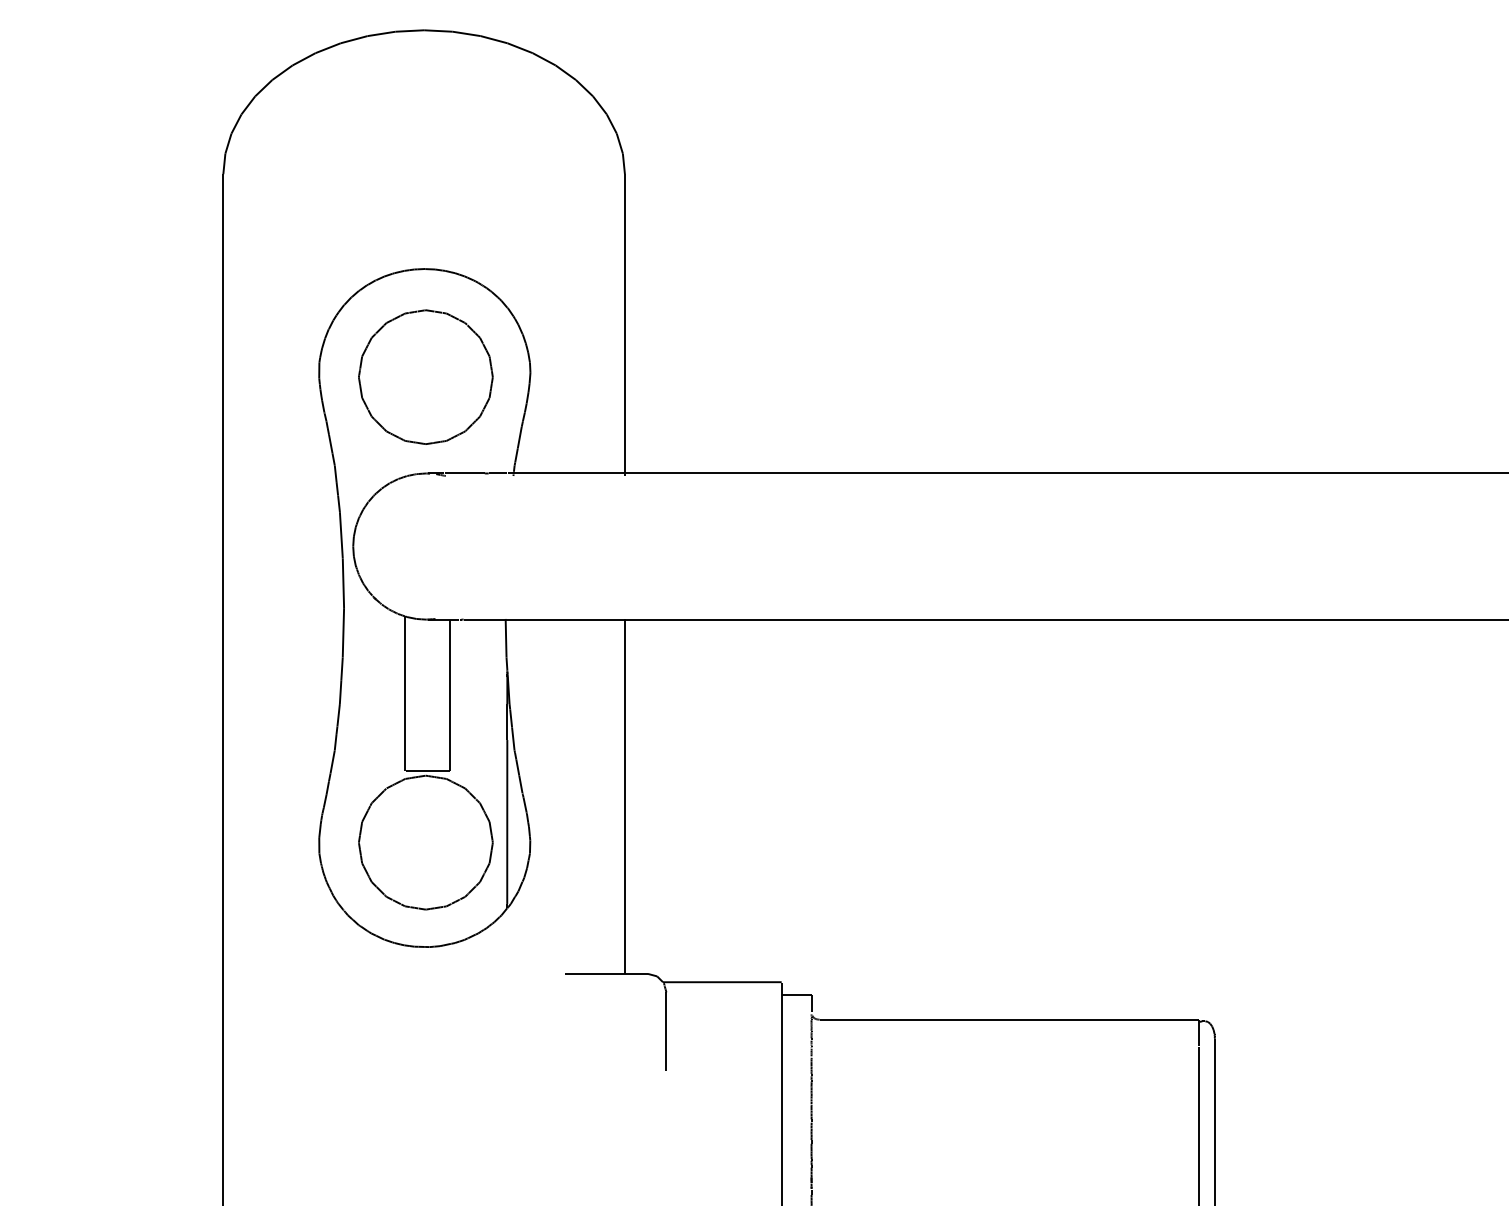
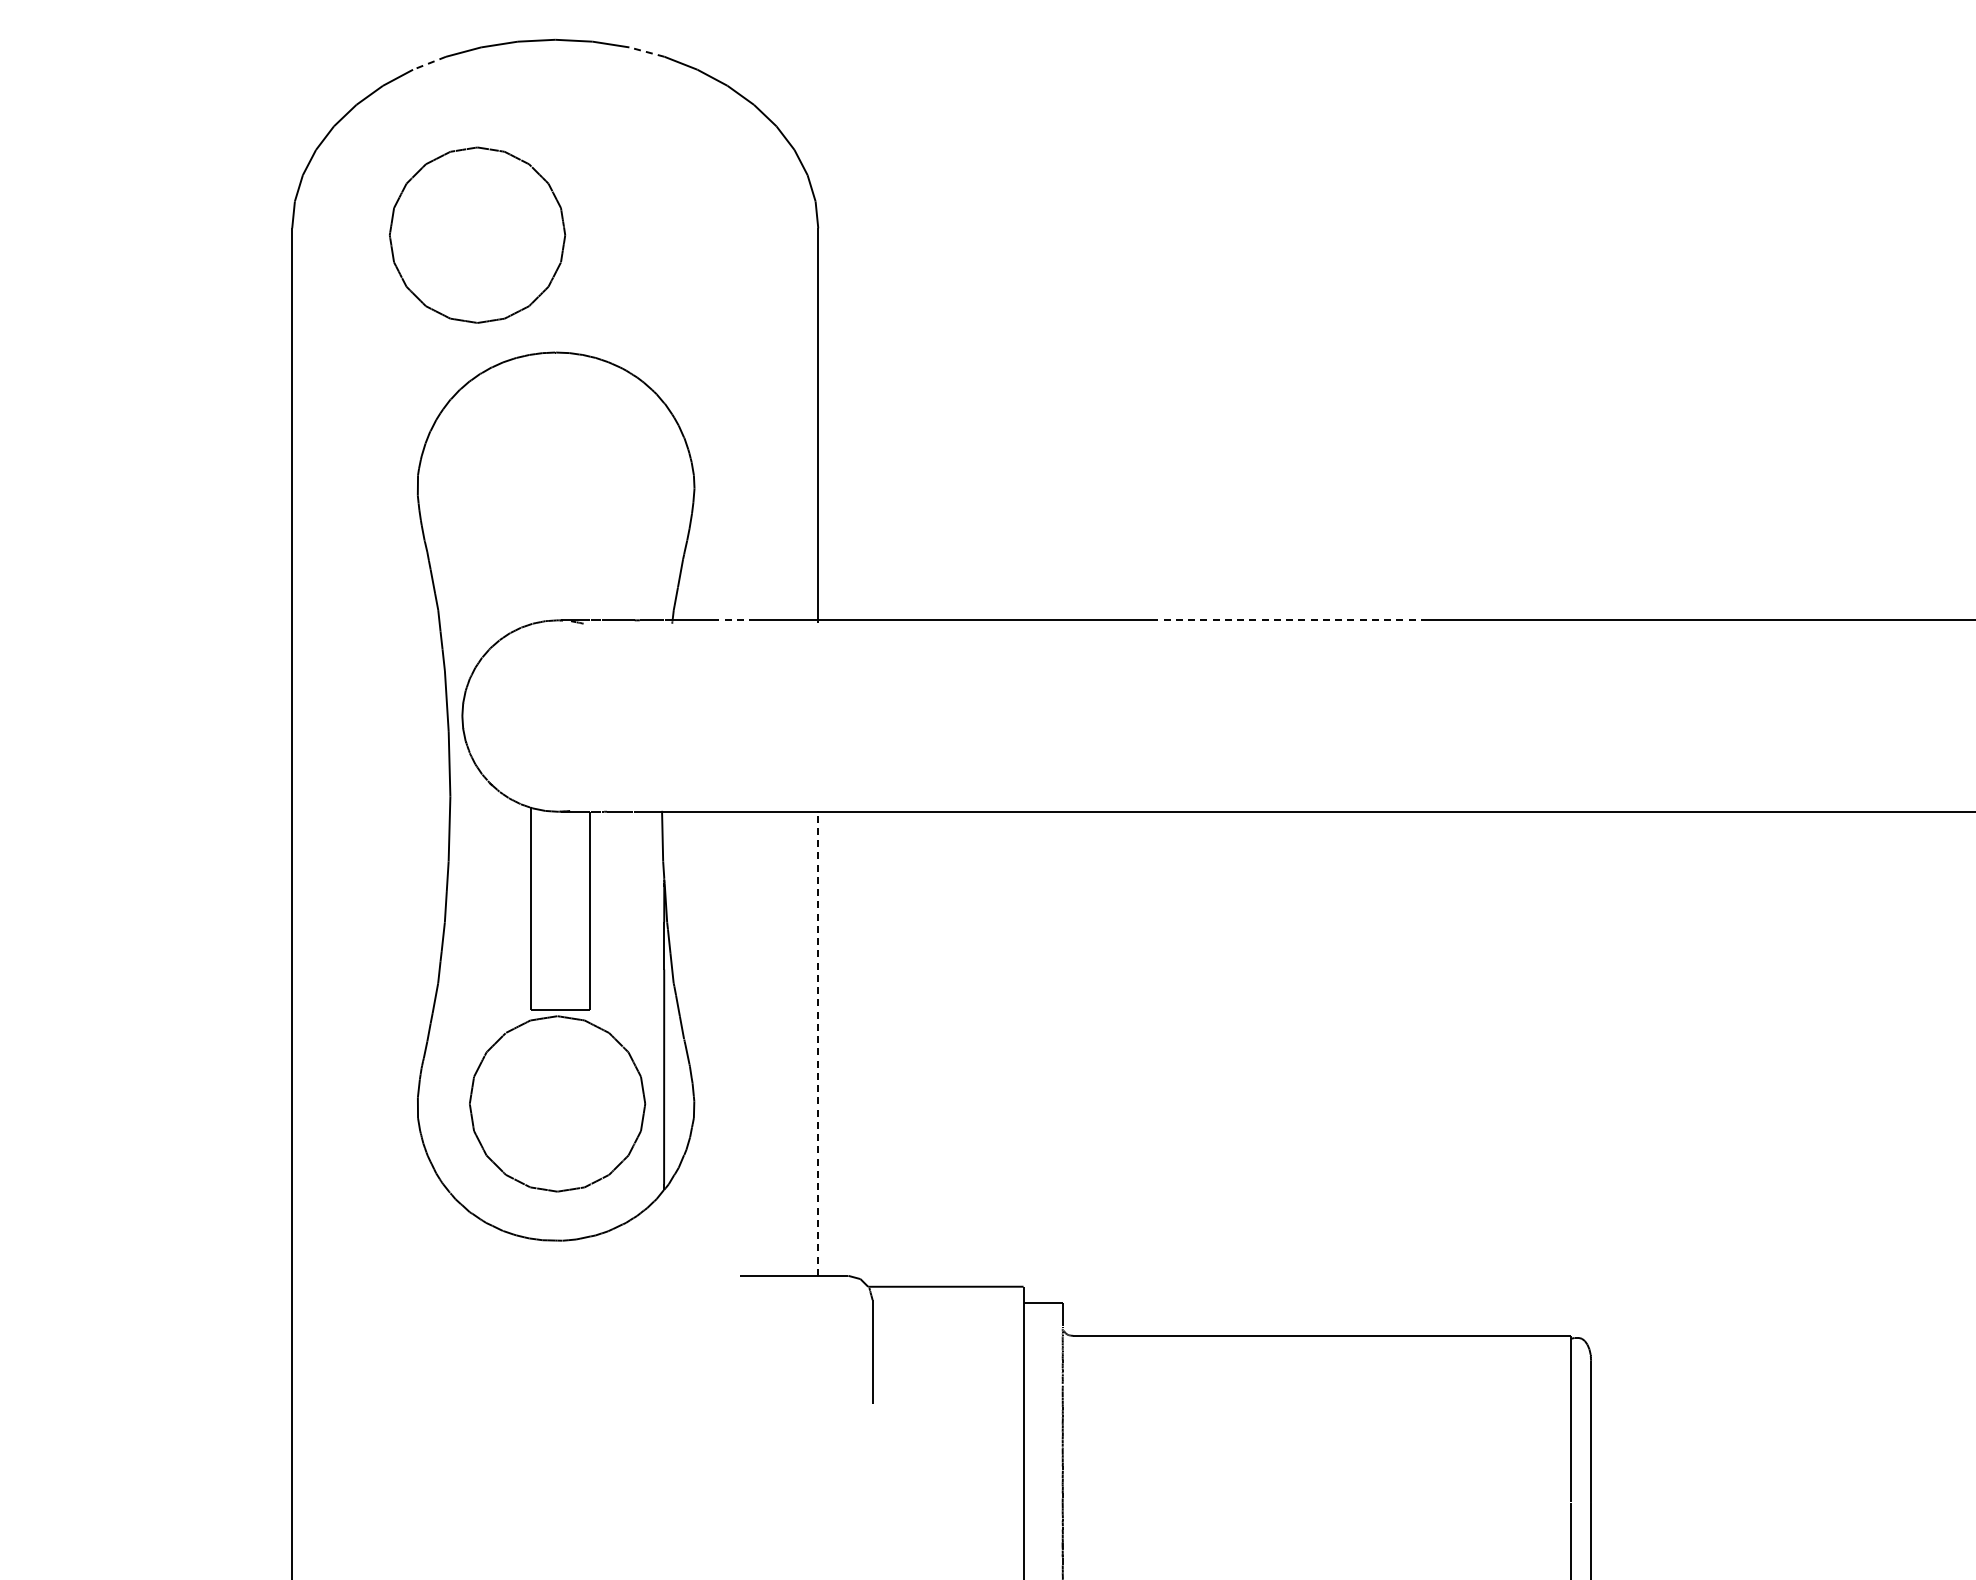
line: (493, 39) -> (646, 51), solid -> dashed
line: (328, 48) -> (429, 63), solid -> dashed
part: (425, 376) -> (477, 234), moved
line: (562, 473) -> (736, 620), solid -> dashed
line: (986, 473) -> (1292, 620), solid -> dashed
line: (625, 796) -> (818, 1043), solid -> dashed

